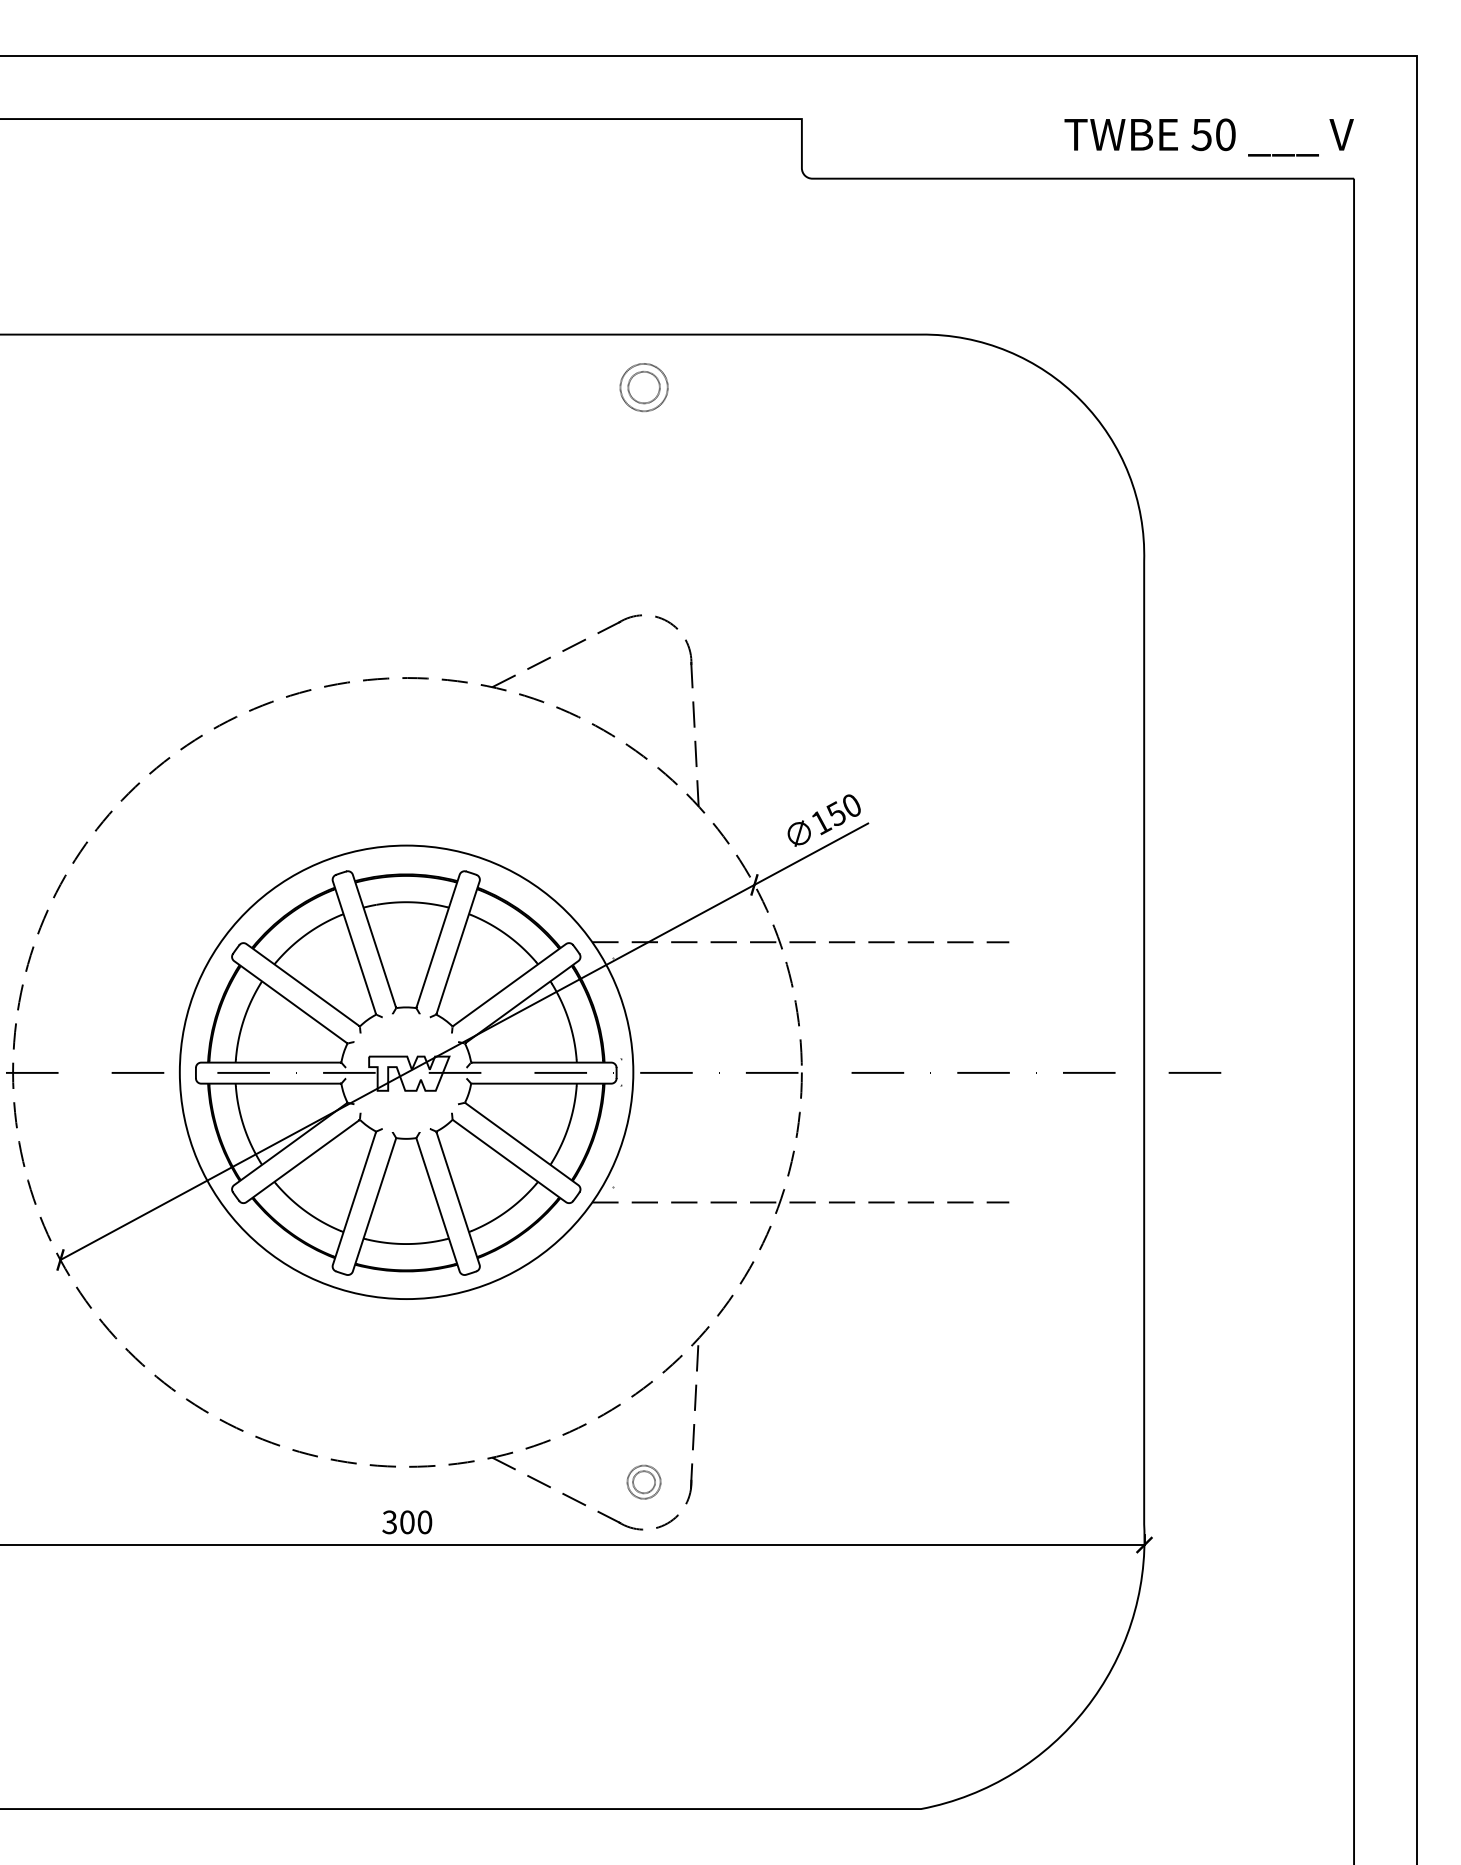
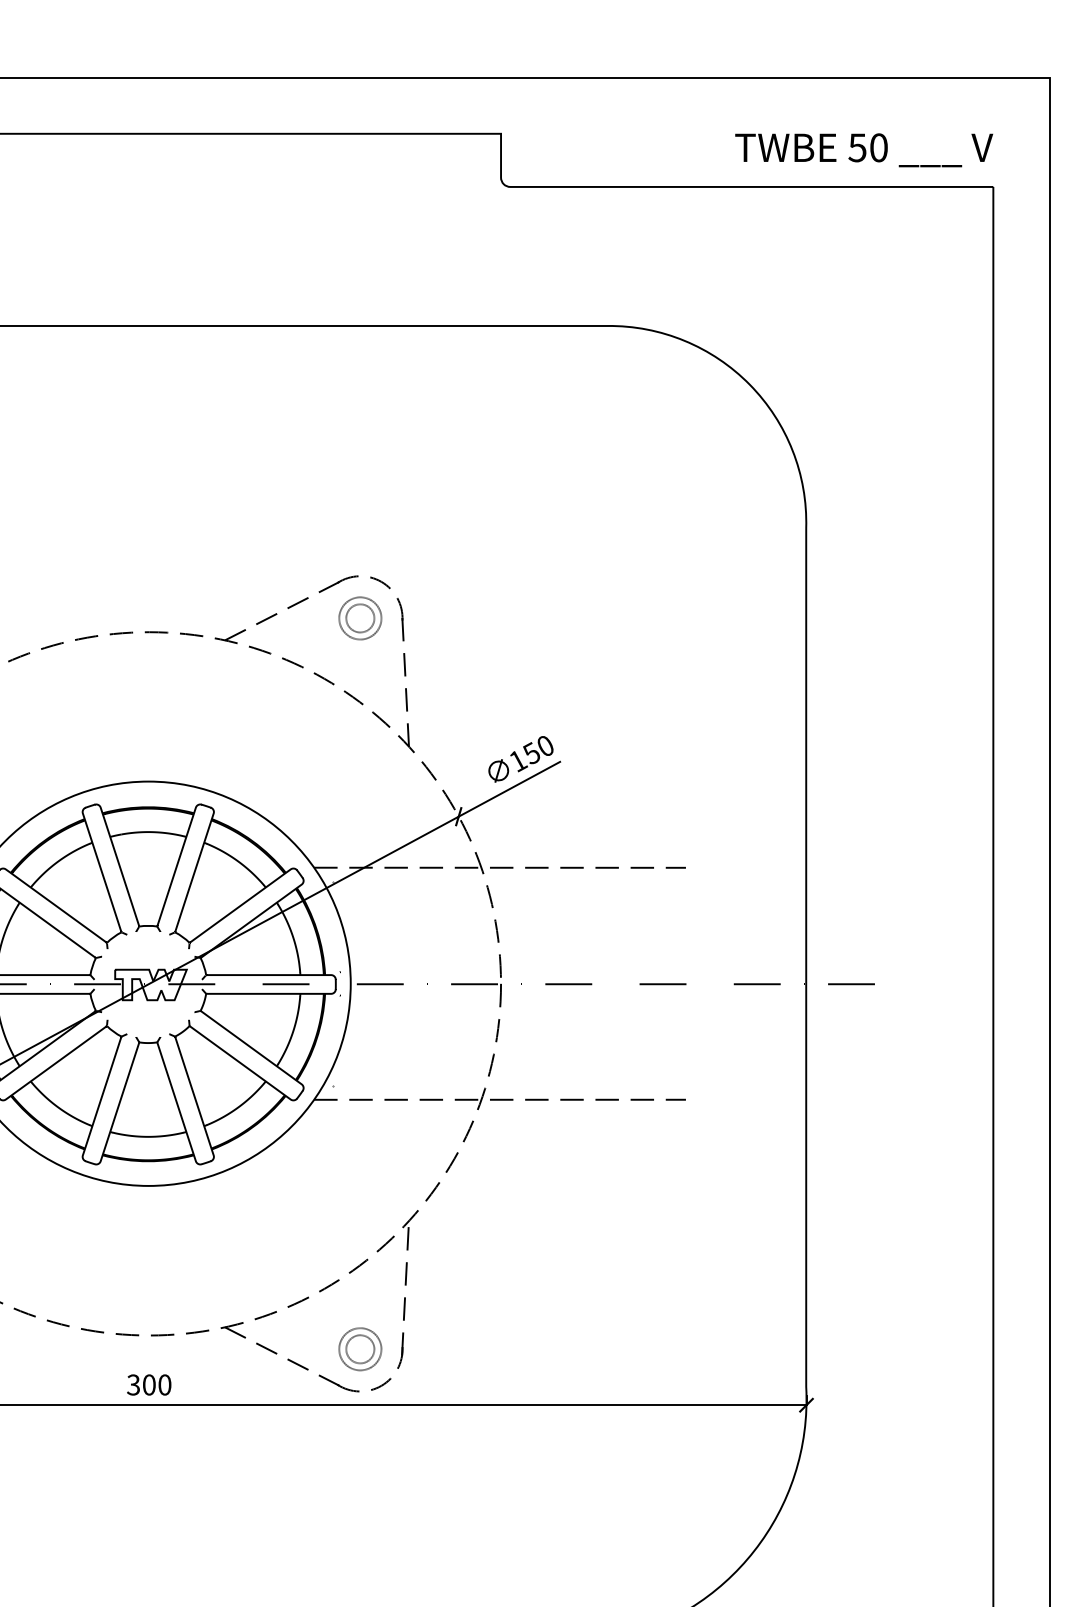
part: (643, 387) -> (359, 618), moved
part: (643, 1481) -> (359, 1348), size x1.43

